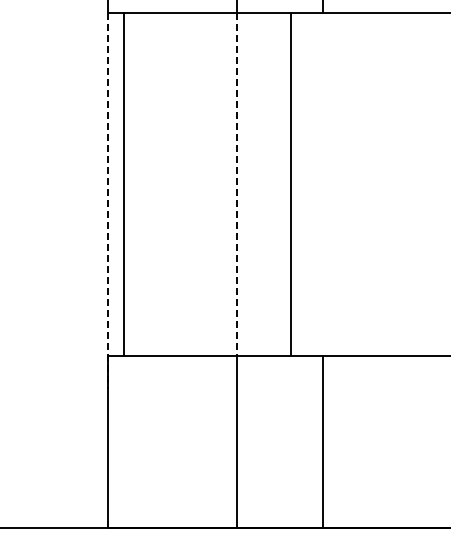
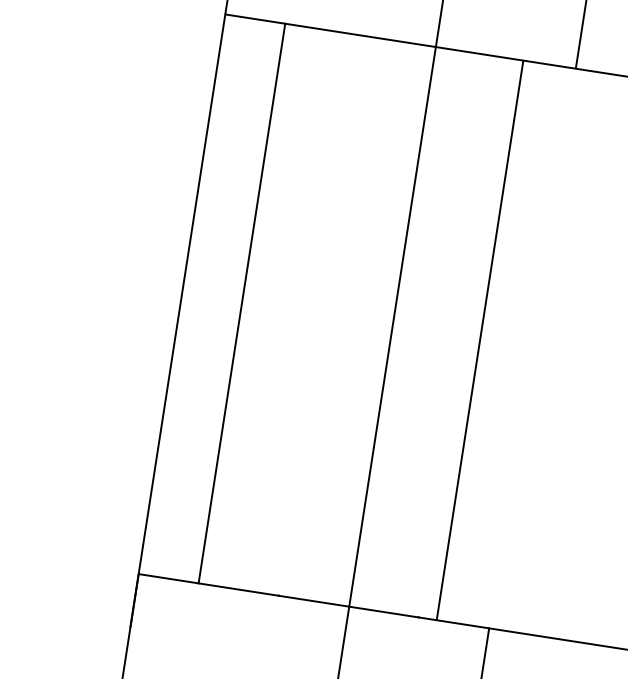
line: (124, 184) -> (241, 303), moved
line: (236, 184) -> (391, 326), dashed -> solid
line: (107, 200) -> (177, 320), dashed -> solid

